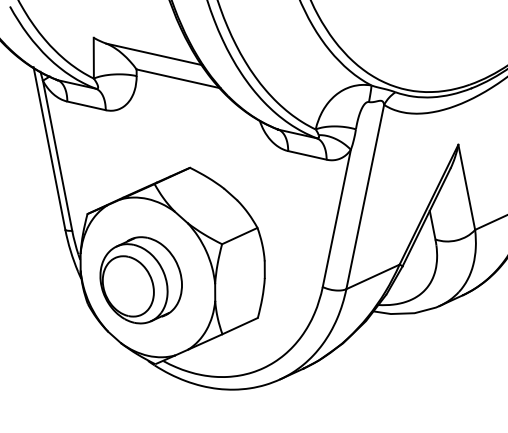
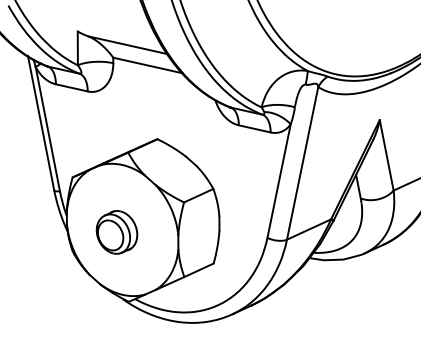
part: (140, 280) -> (116, 232), size x0.6

